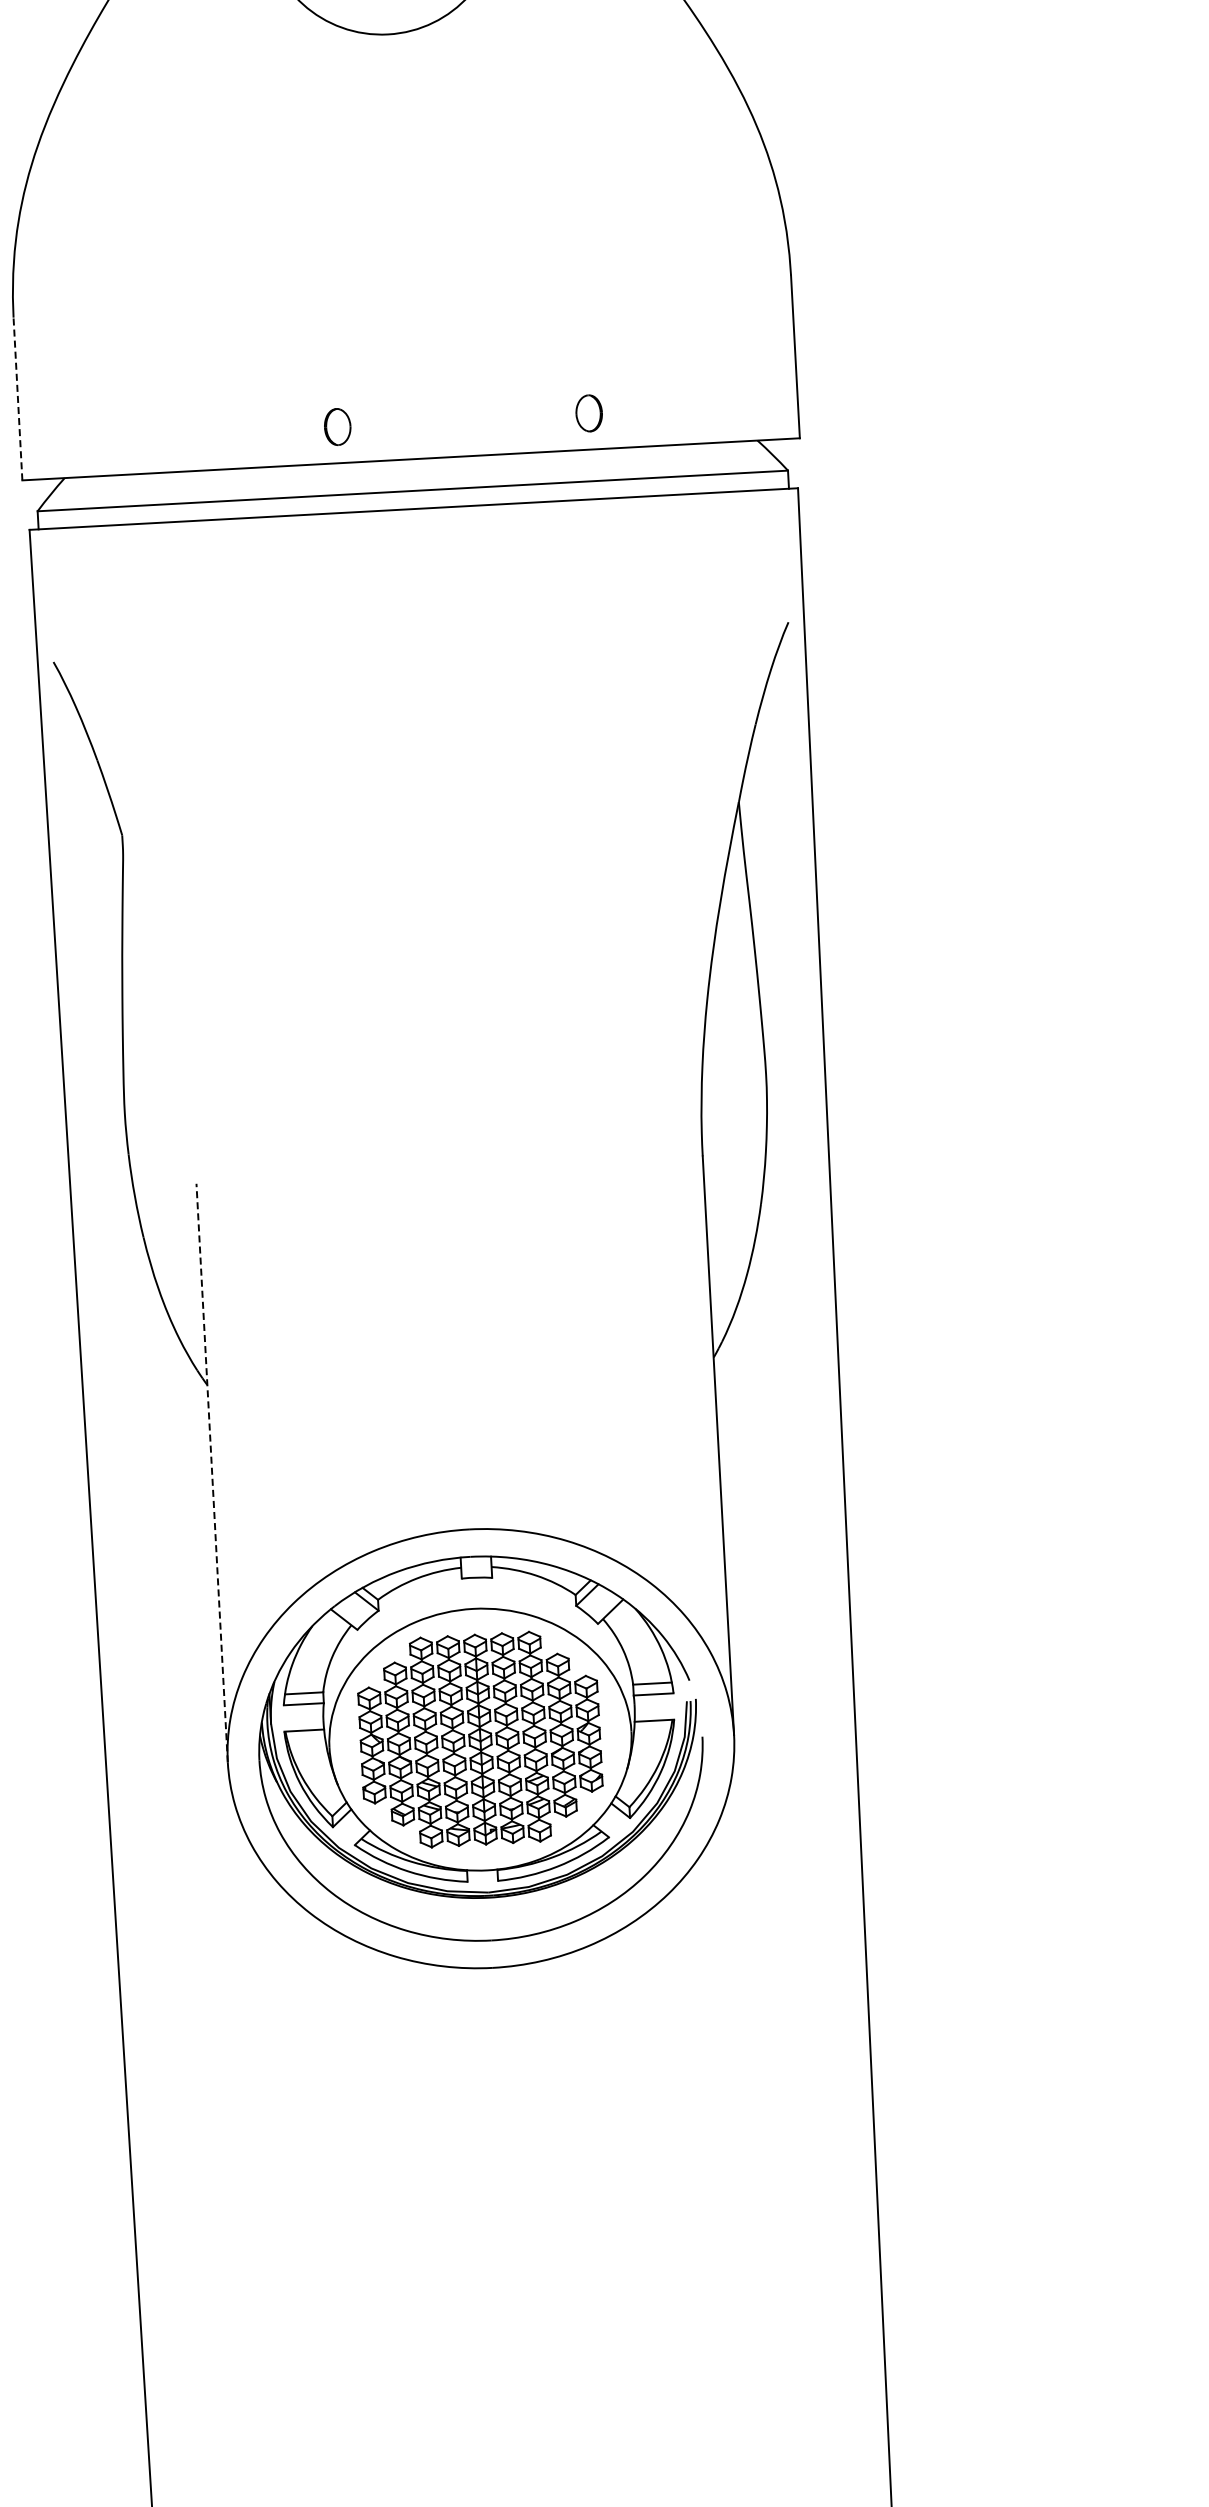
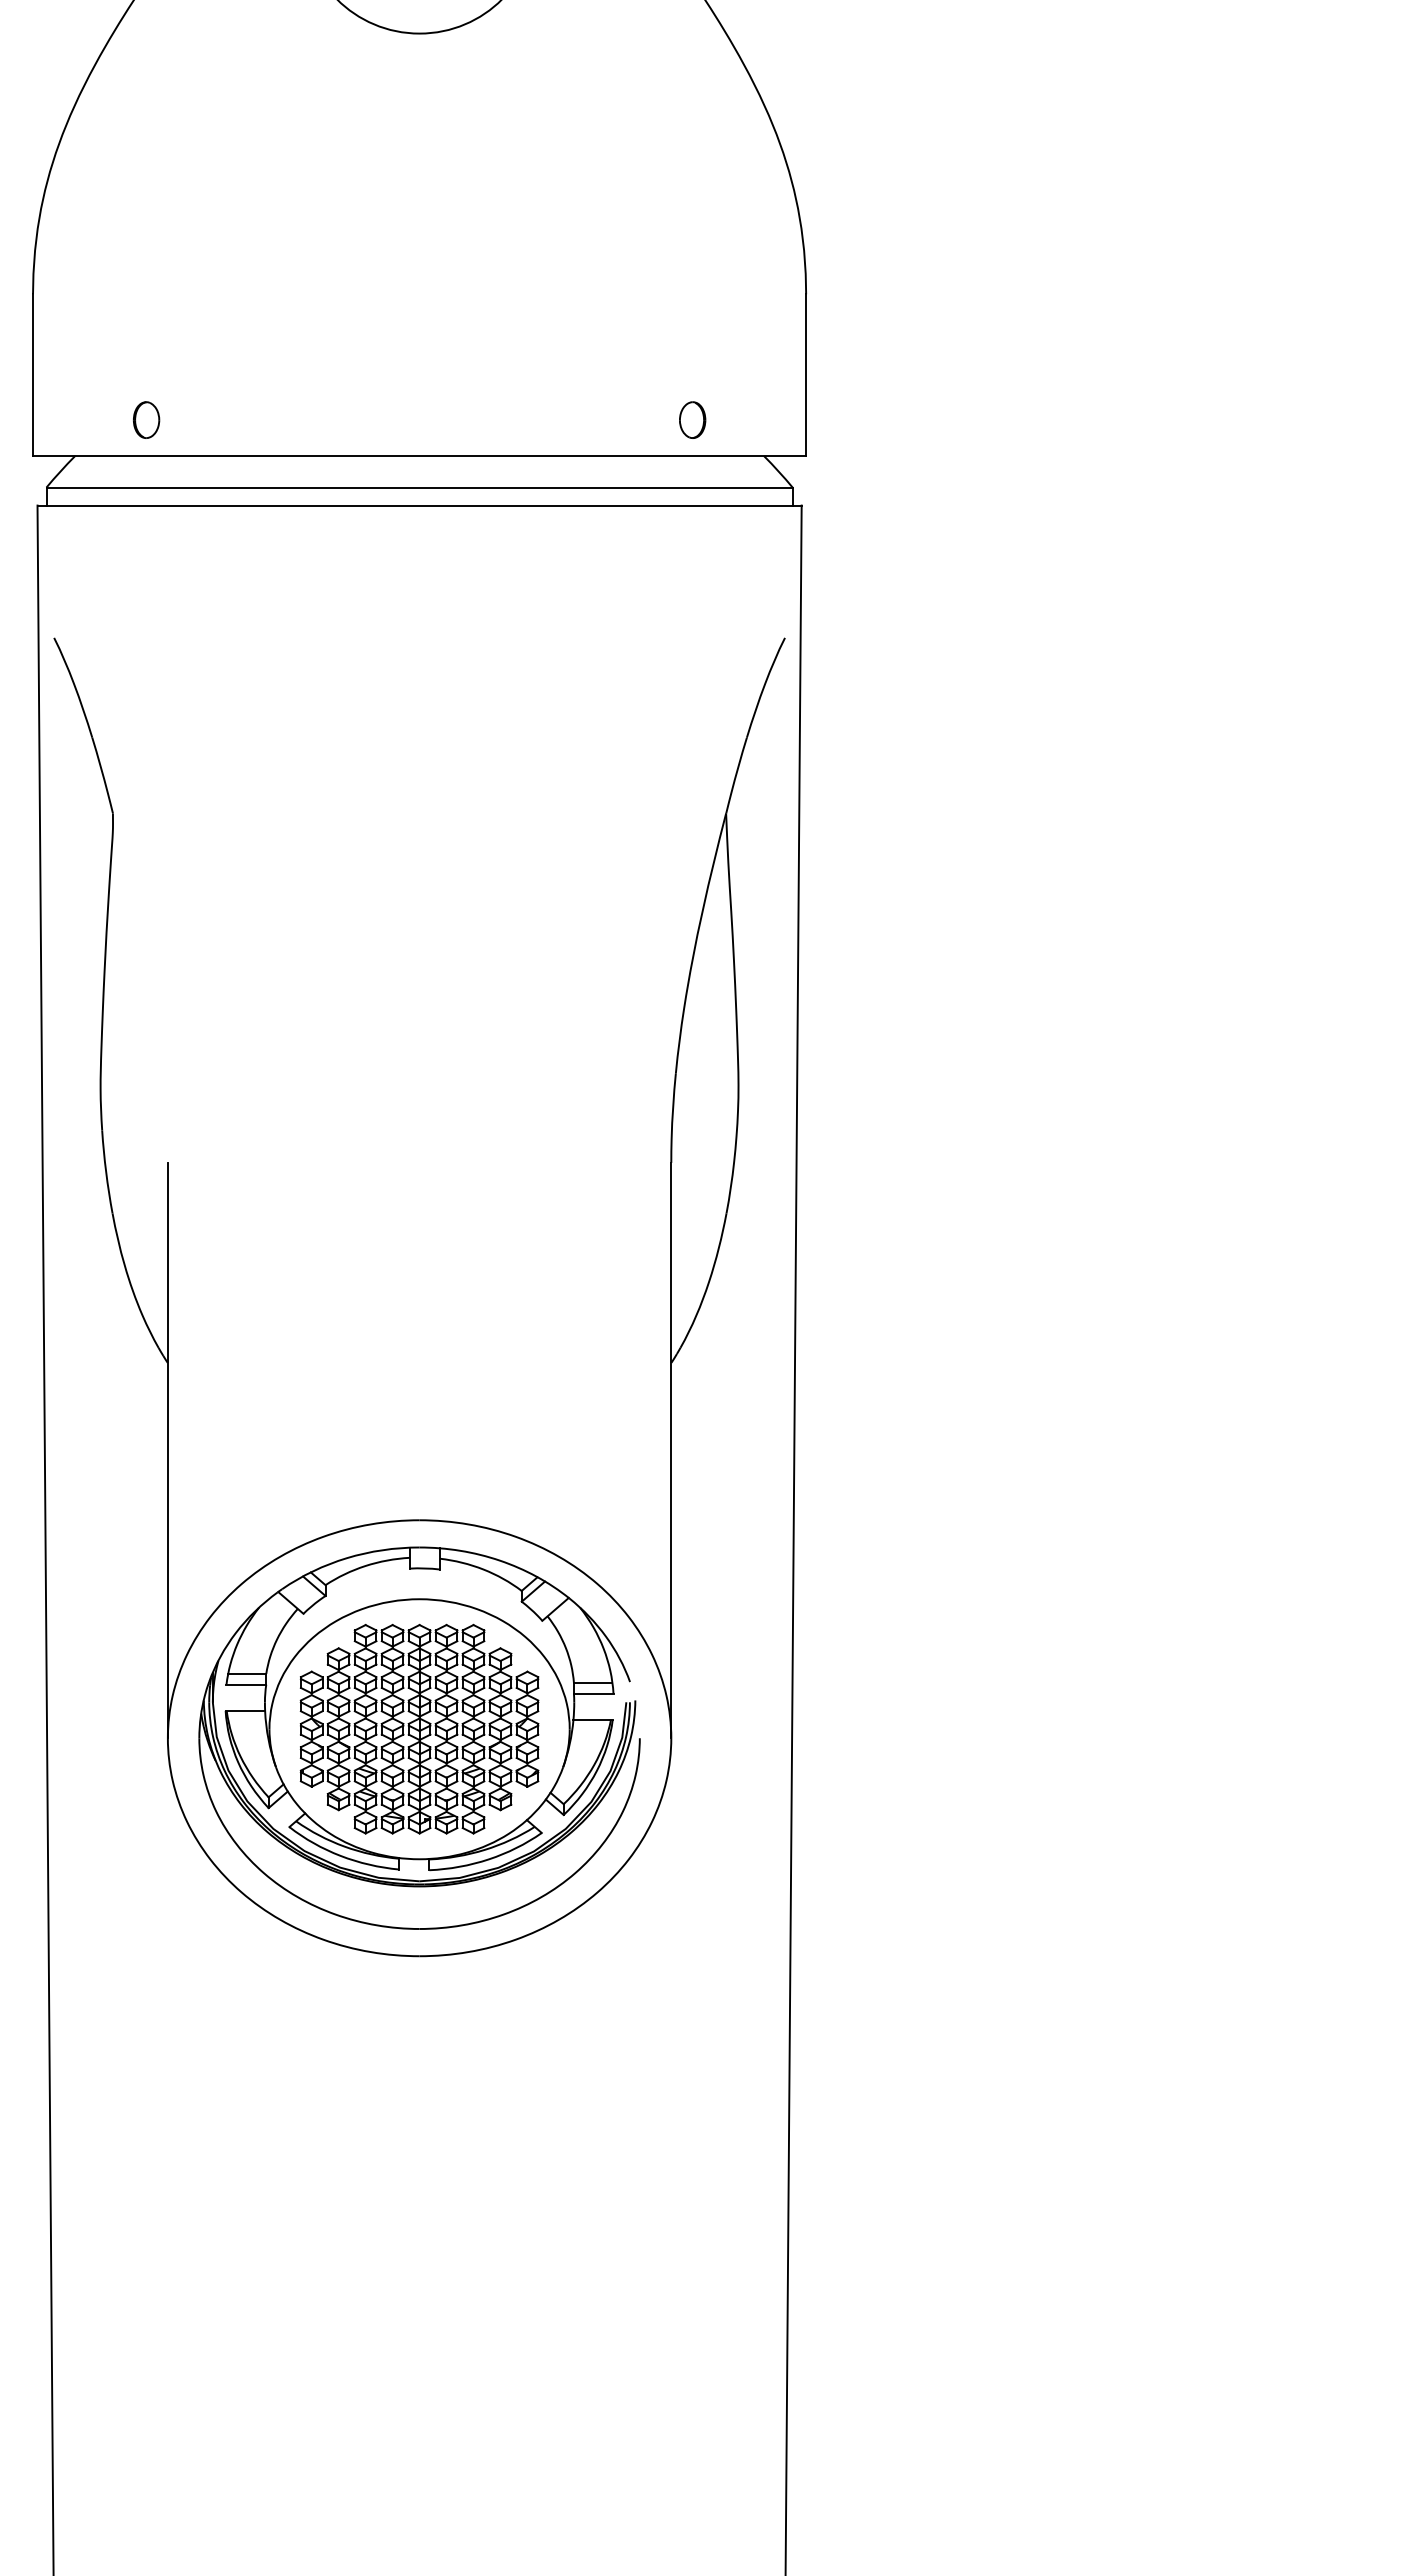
line: (18, 399) -> (33, 375), dashed -> solid
part: (589, 412) -> (692, 419), moved
part: (337, 426) -> (146, 419), moved
line: (211, 1473) -> (167, 1450), dashed -> solid

